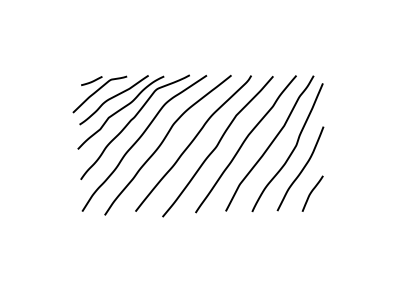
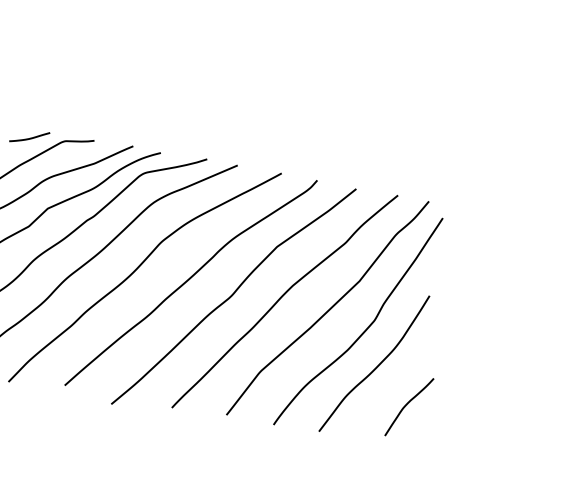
curve: (312, 192) -> (409, 404), moved

